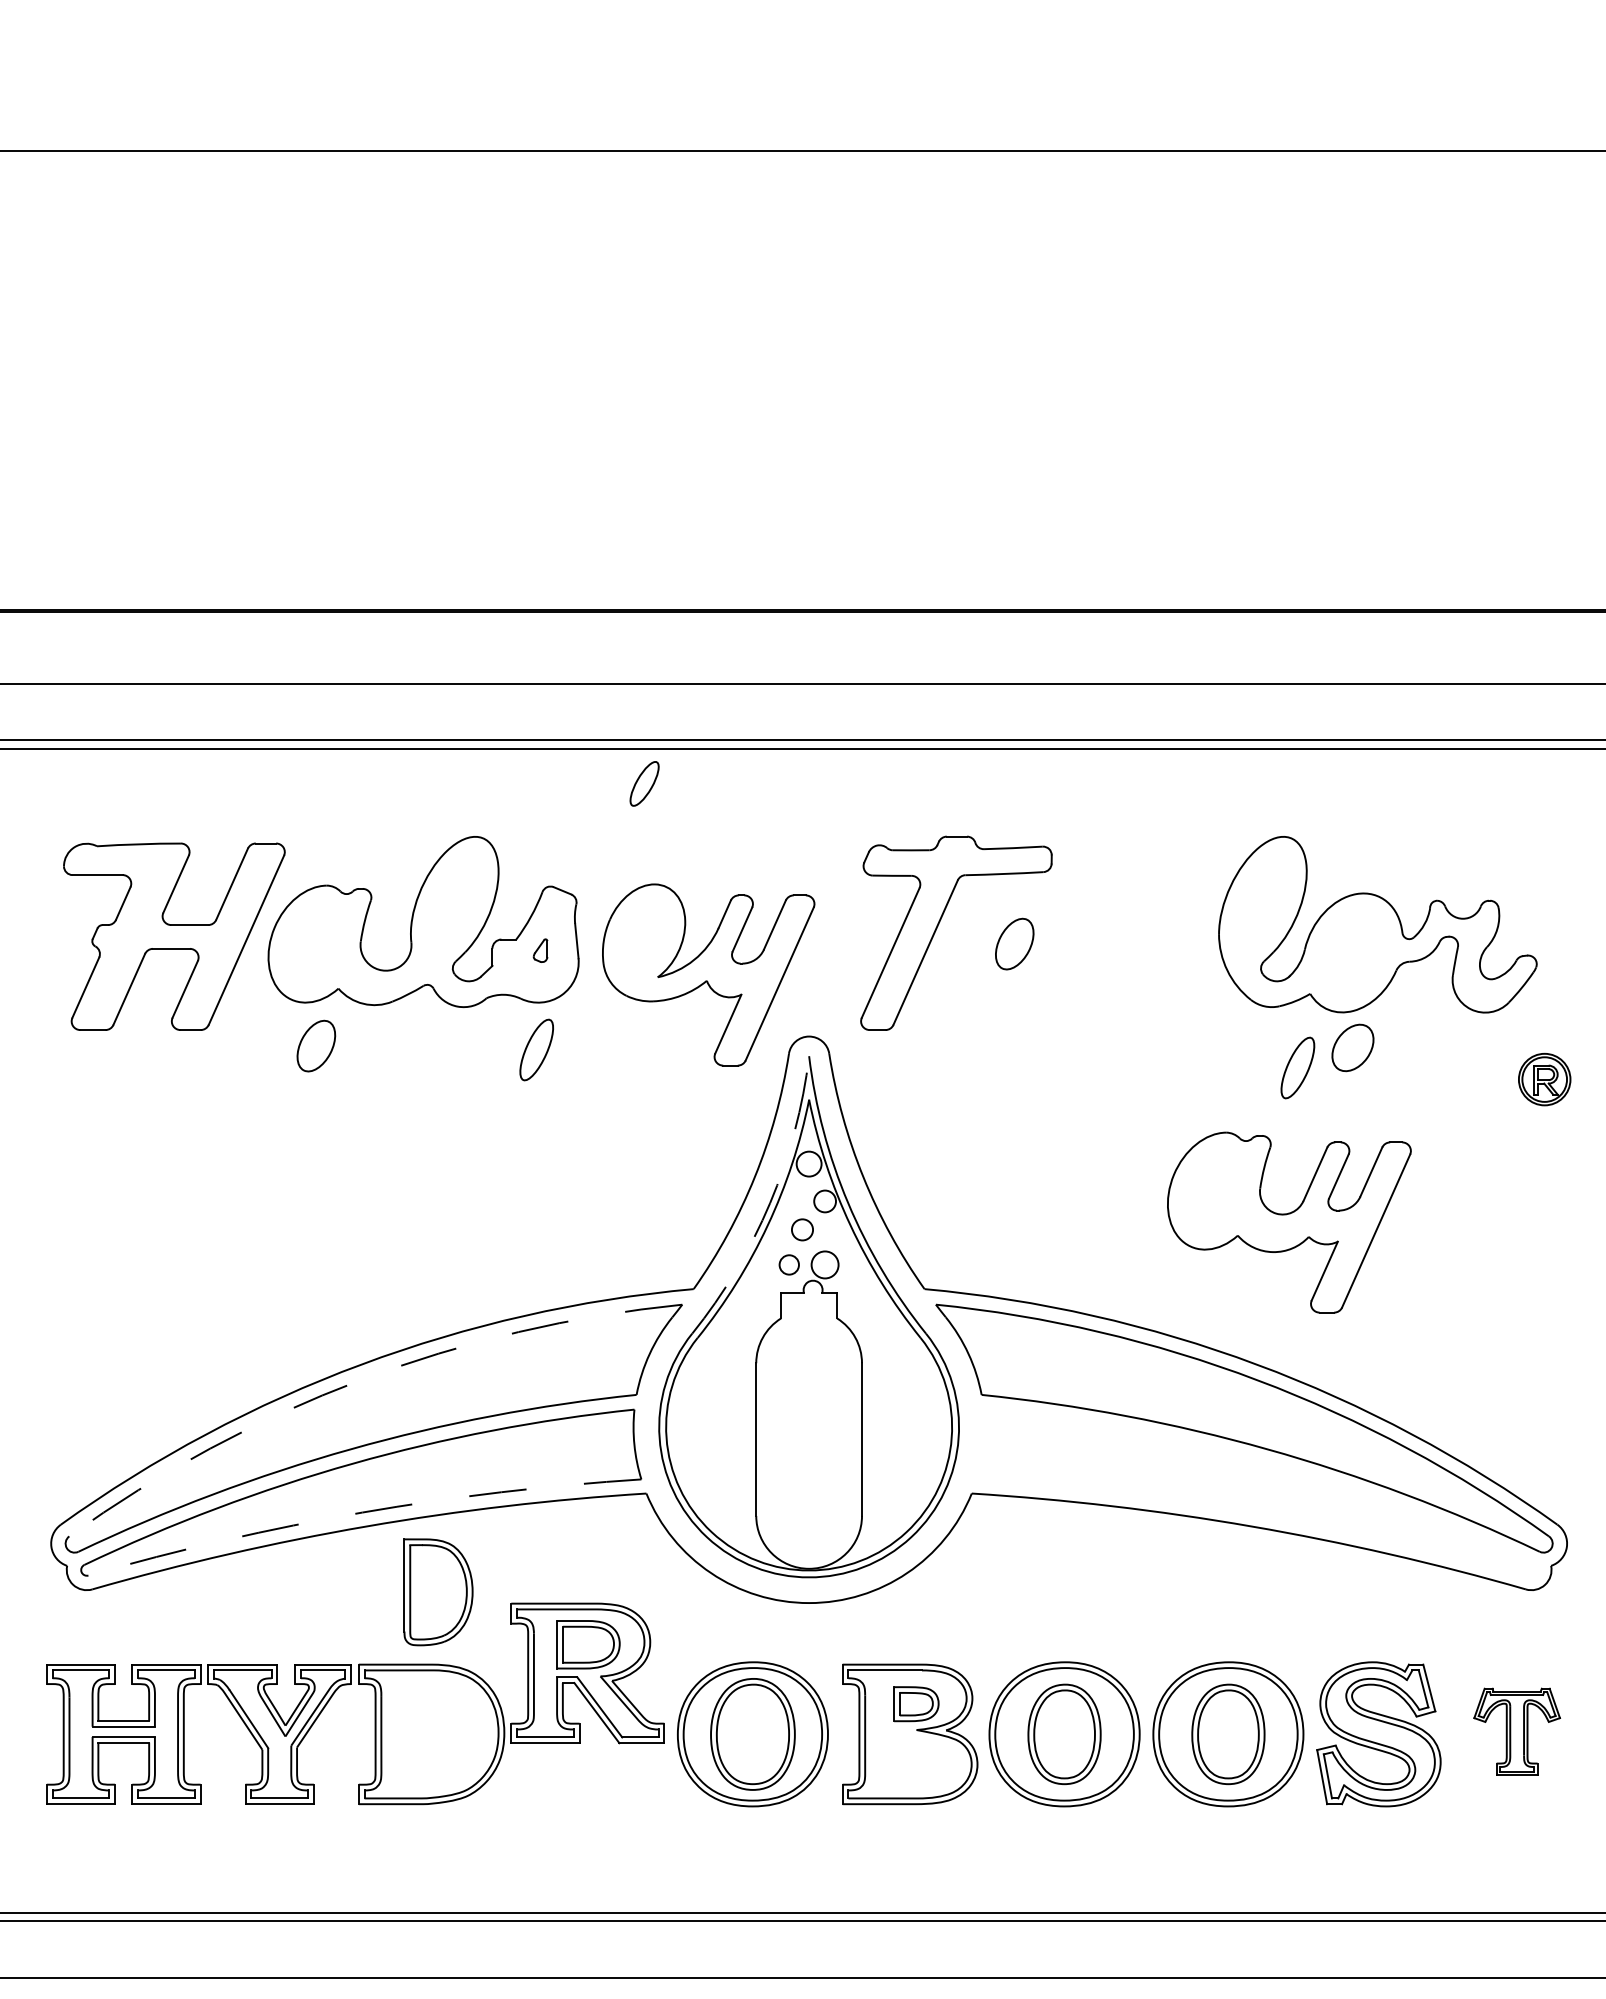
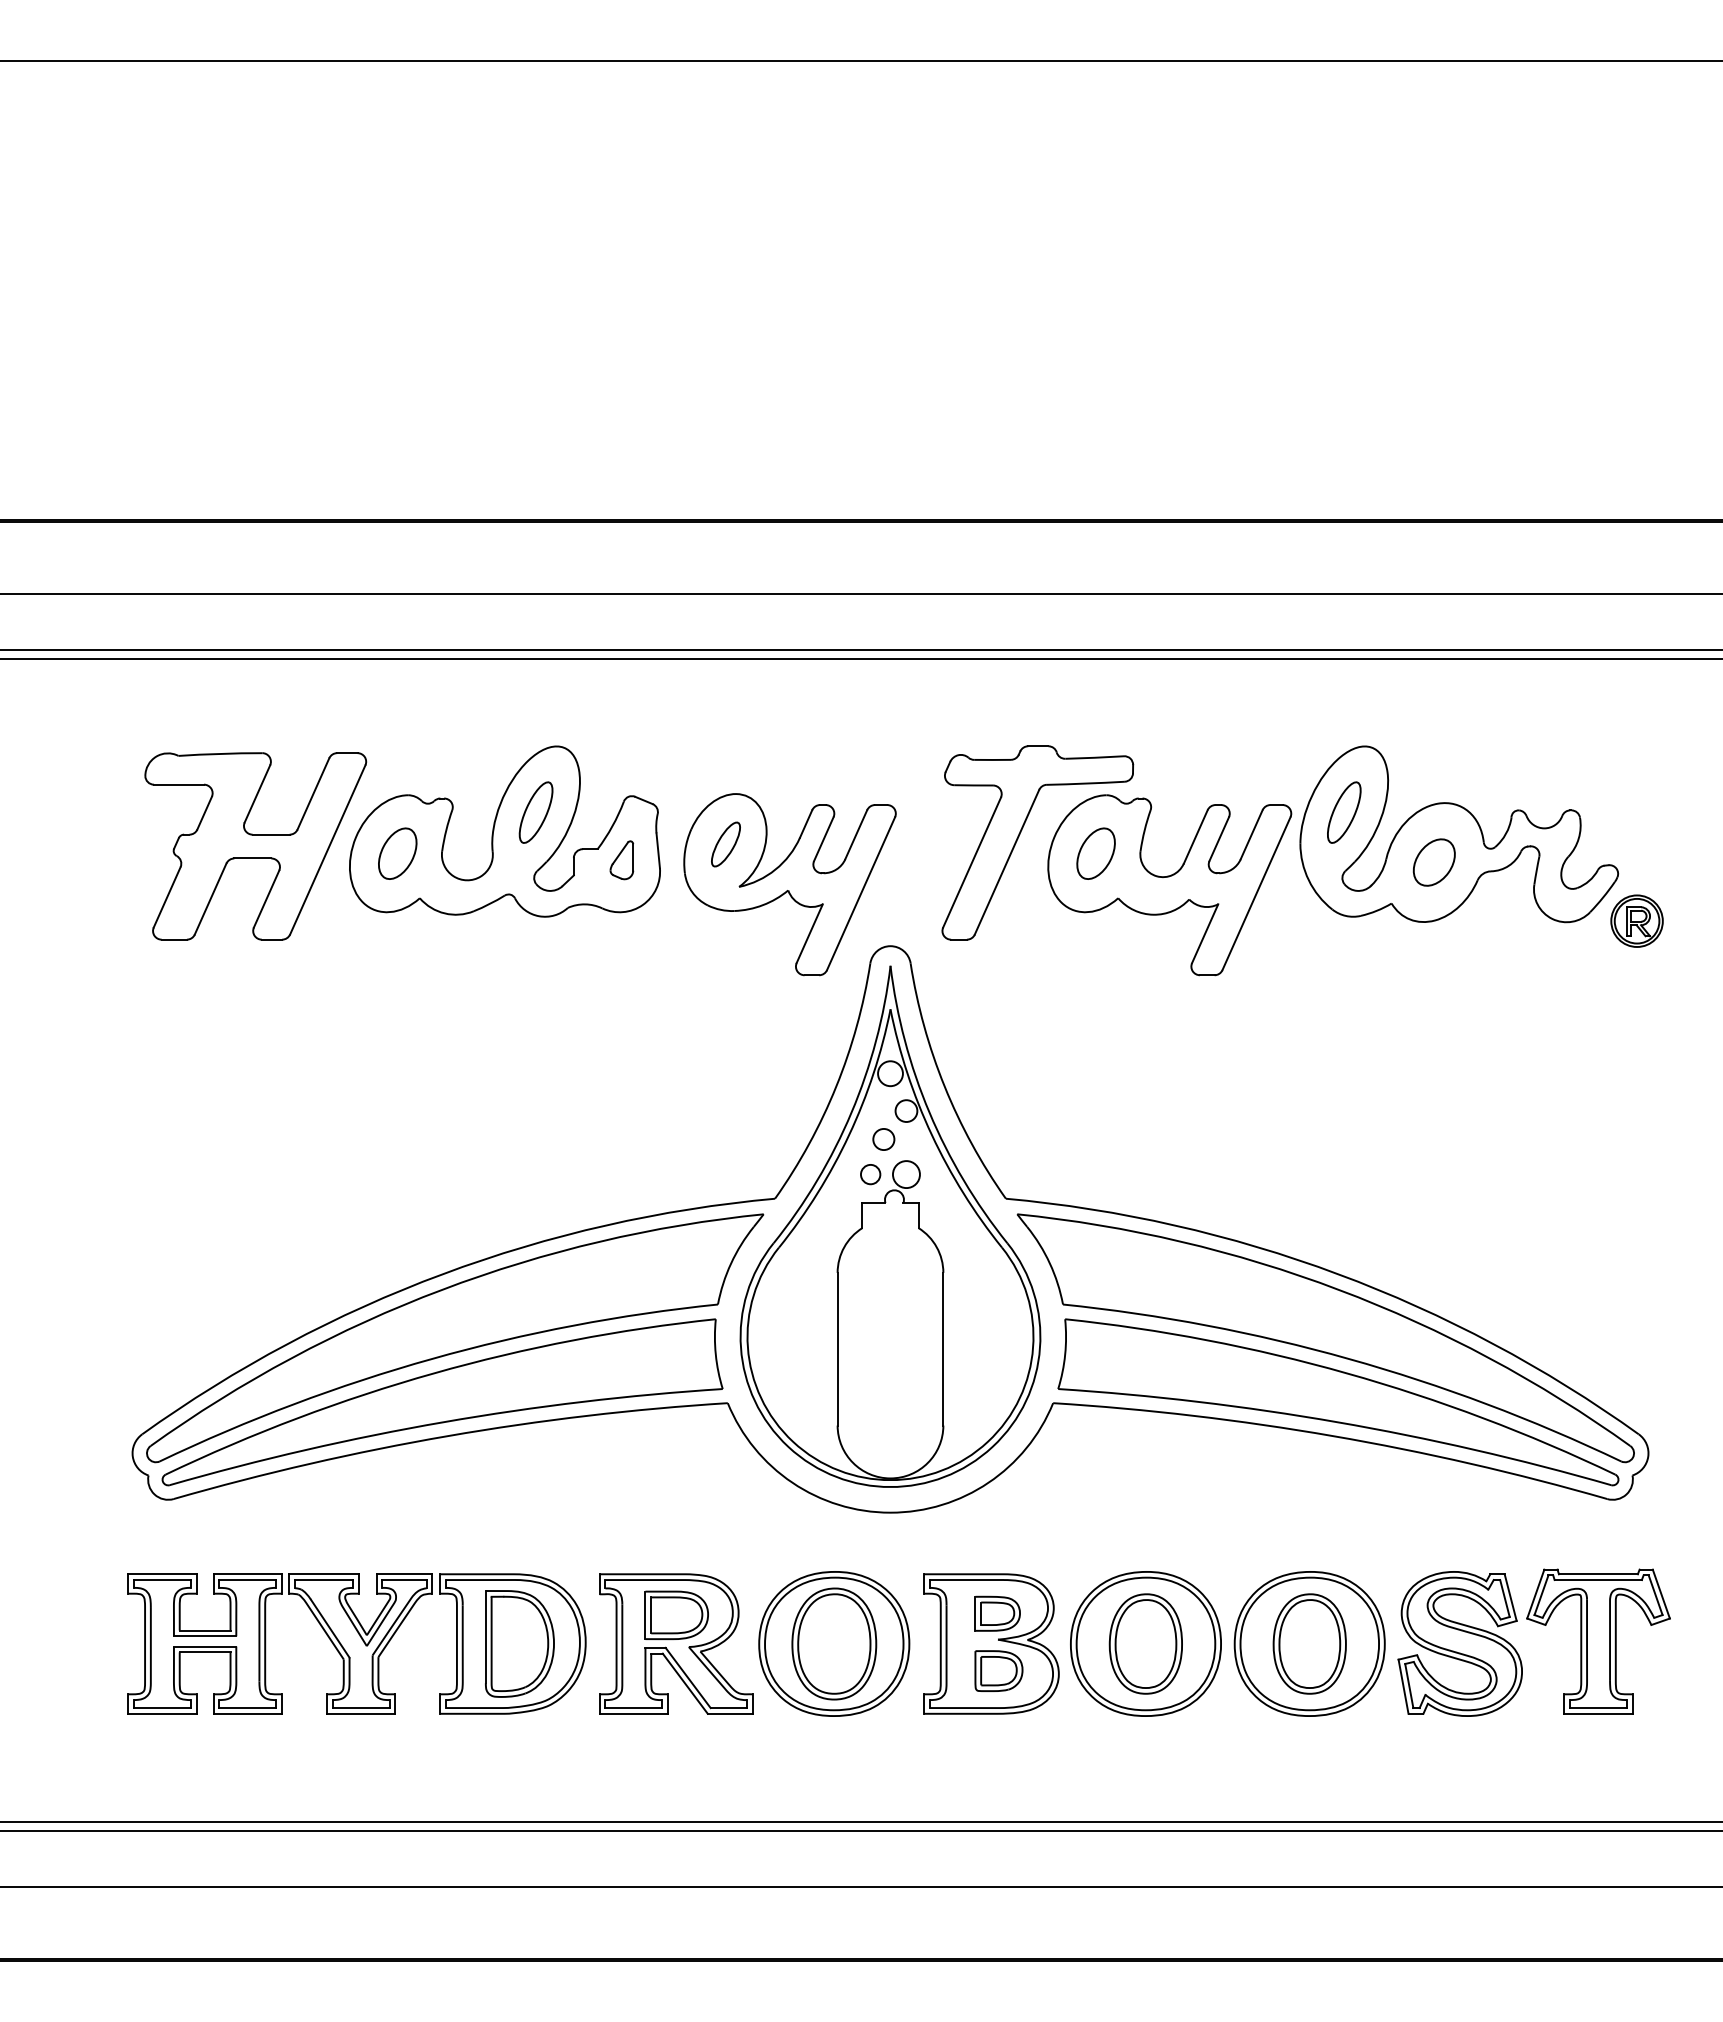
part: (644, 783) -> (725, 844), moved
part: (540, 950) -> (621, 860), size x1.67
part: (316, 1045) -> (397, 853), moved
part: (1352, 1047) -> (1433, 862), moved
part: (536, 1049) -> (535, 812), moved
part: (1298, 1067) -> (1344, 812), moved
part: (1544, 1078) -> (1636, 920), moved
arc: (770, 1202) -> (851, 1112), dashed -> solid
part: (1289, 1222) -> (1169, 885), moved
arc: (361, 1379) -> (442, 1289), dashed -> solid
part: (1257, 1492) -> (1338, 1402), added
arc: (362, 1512) -> (443, 1422), dashed -> solid
part: (438, 1591) -> (519, 1643), moved
part: (588, 1672) -> (676, 1643), moved
part: (1517, 1731) -> (1598, 1641), size x1.67
part: (917, 1760) -> (998, 1670), added

